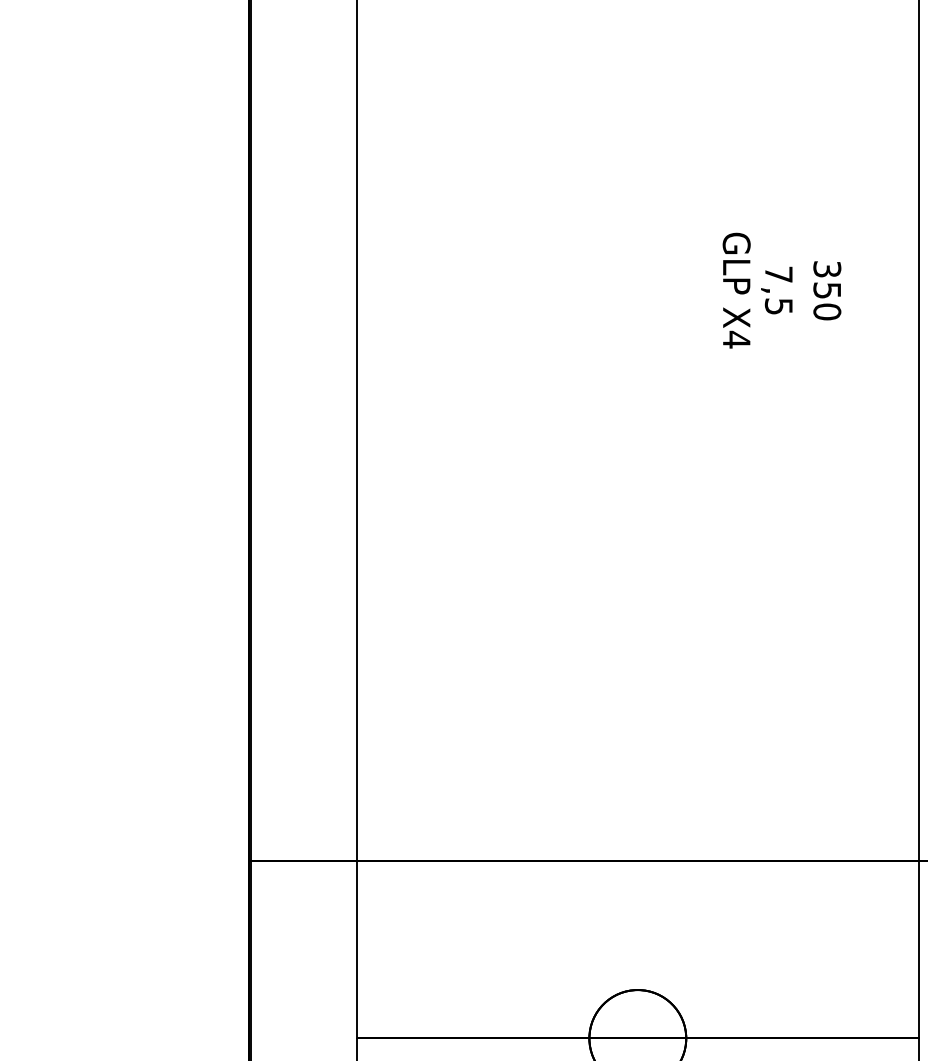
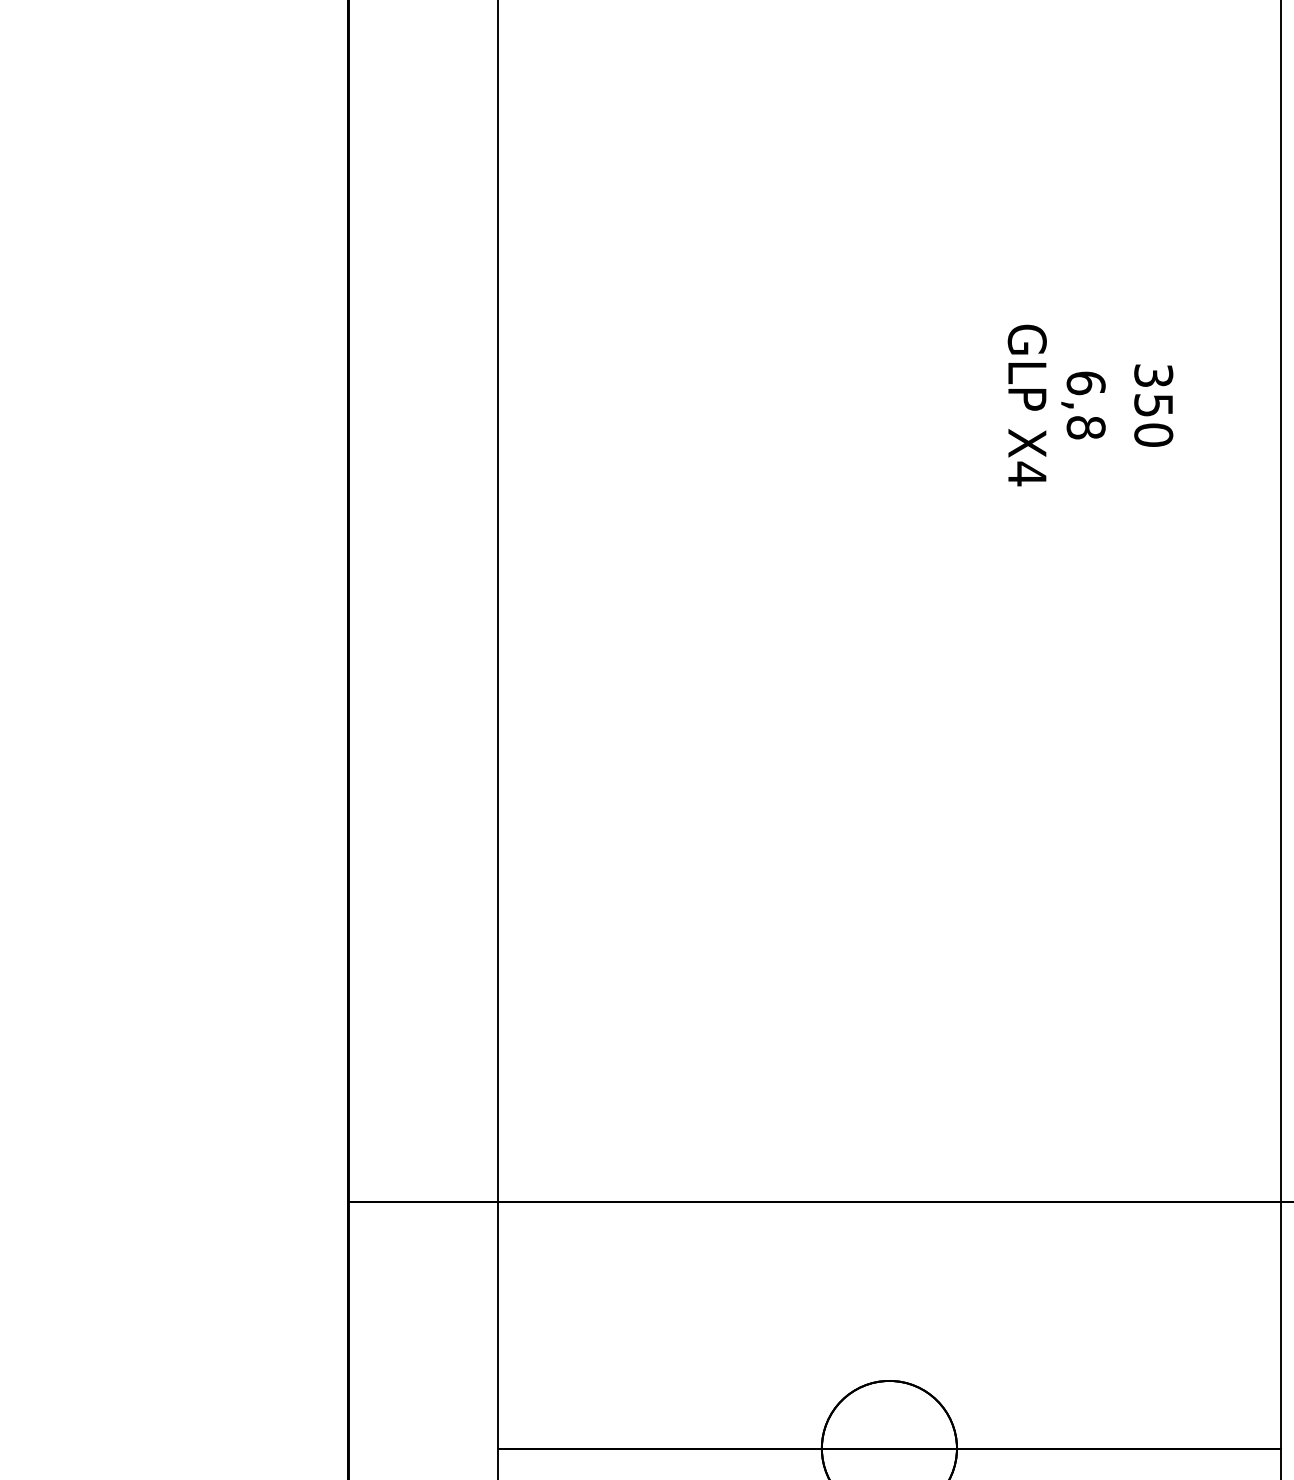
text: (778, 290) -> (1085, 405), 7,5 -> 6,8

